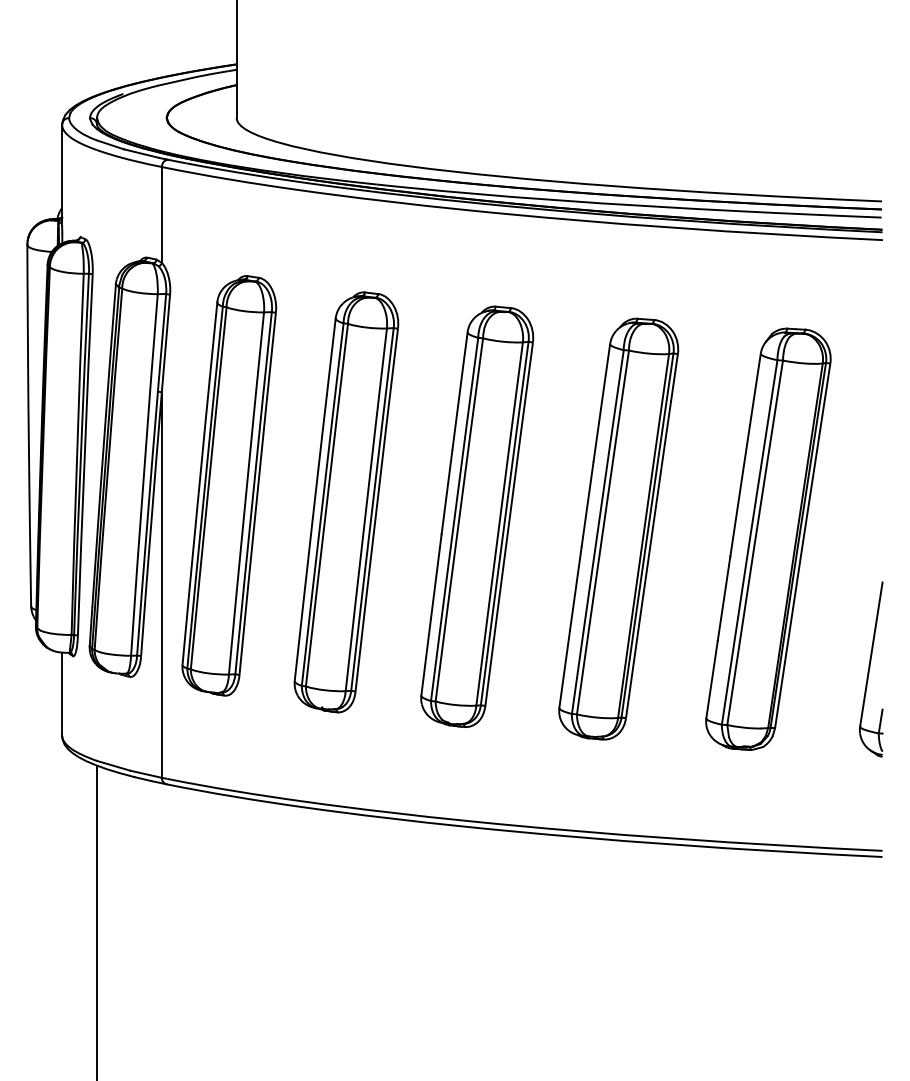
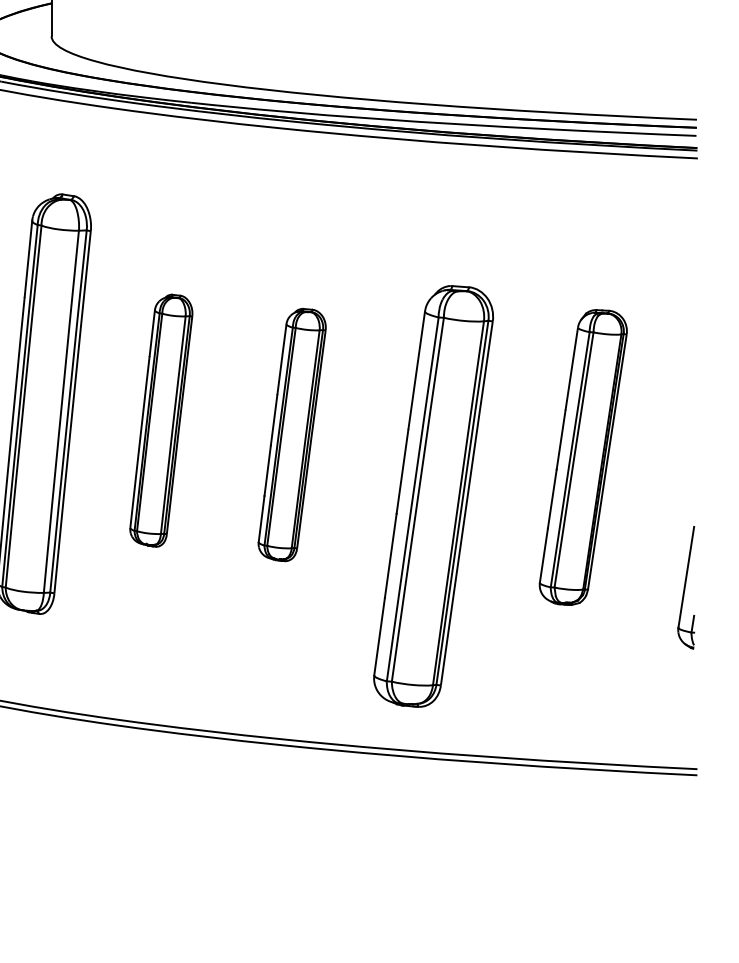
part: (346, 502) -> (161, 420), size x0.6
part: (477, 516) -> (292, 434), size x0.6
part: (618, 528) -> (433, 495), moved
part: (768, 538) -> (583, 456), size x0.7
part: (871, 669) -> (686, 587), size x0.7

